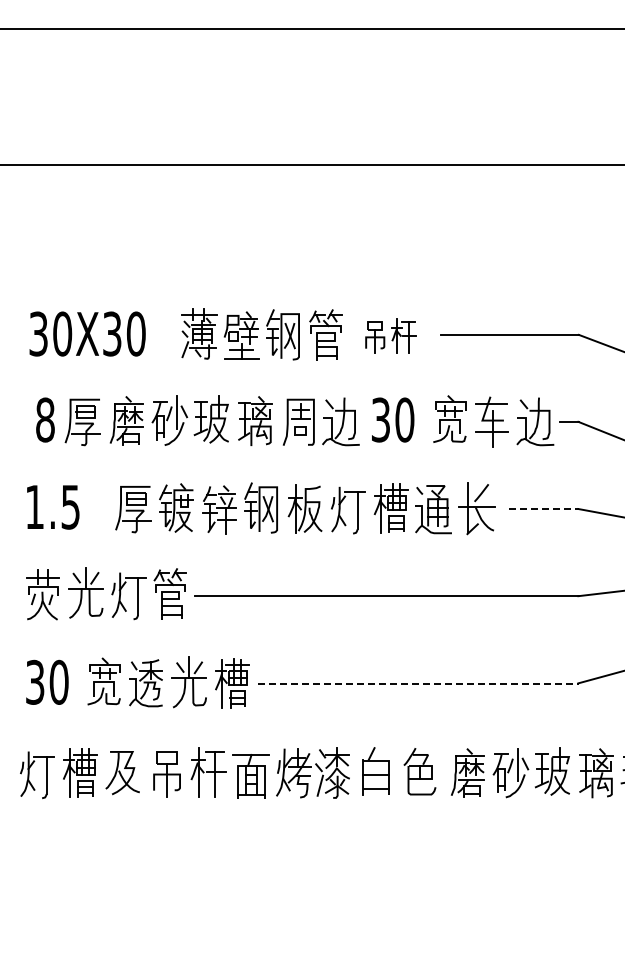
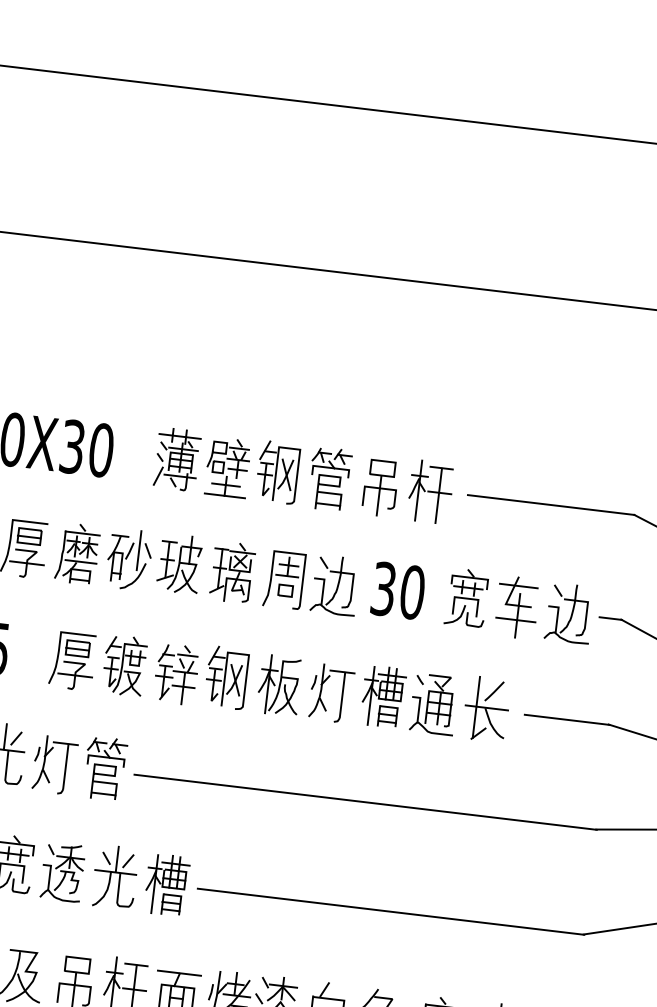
part: (390, 335) -> (407, 488), size x1.43
line: (544, 509) -> (567, 720), dashed -> solid
line: (418, 683) -> (391, 911), dashed -> solid

